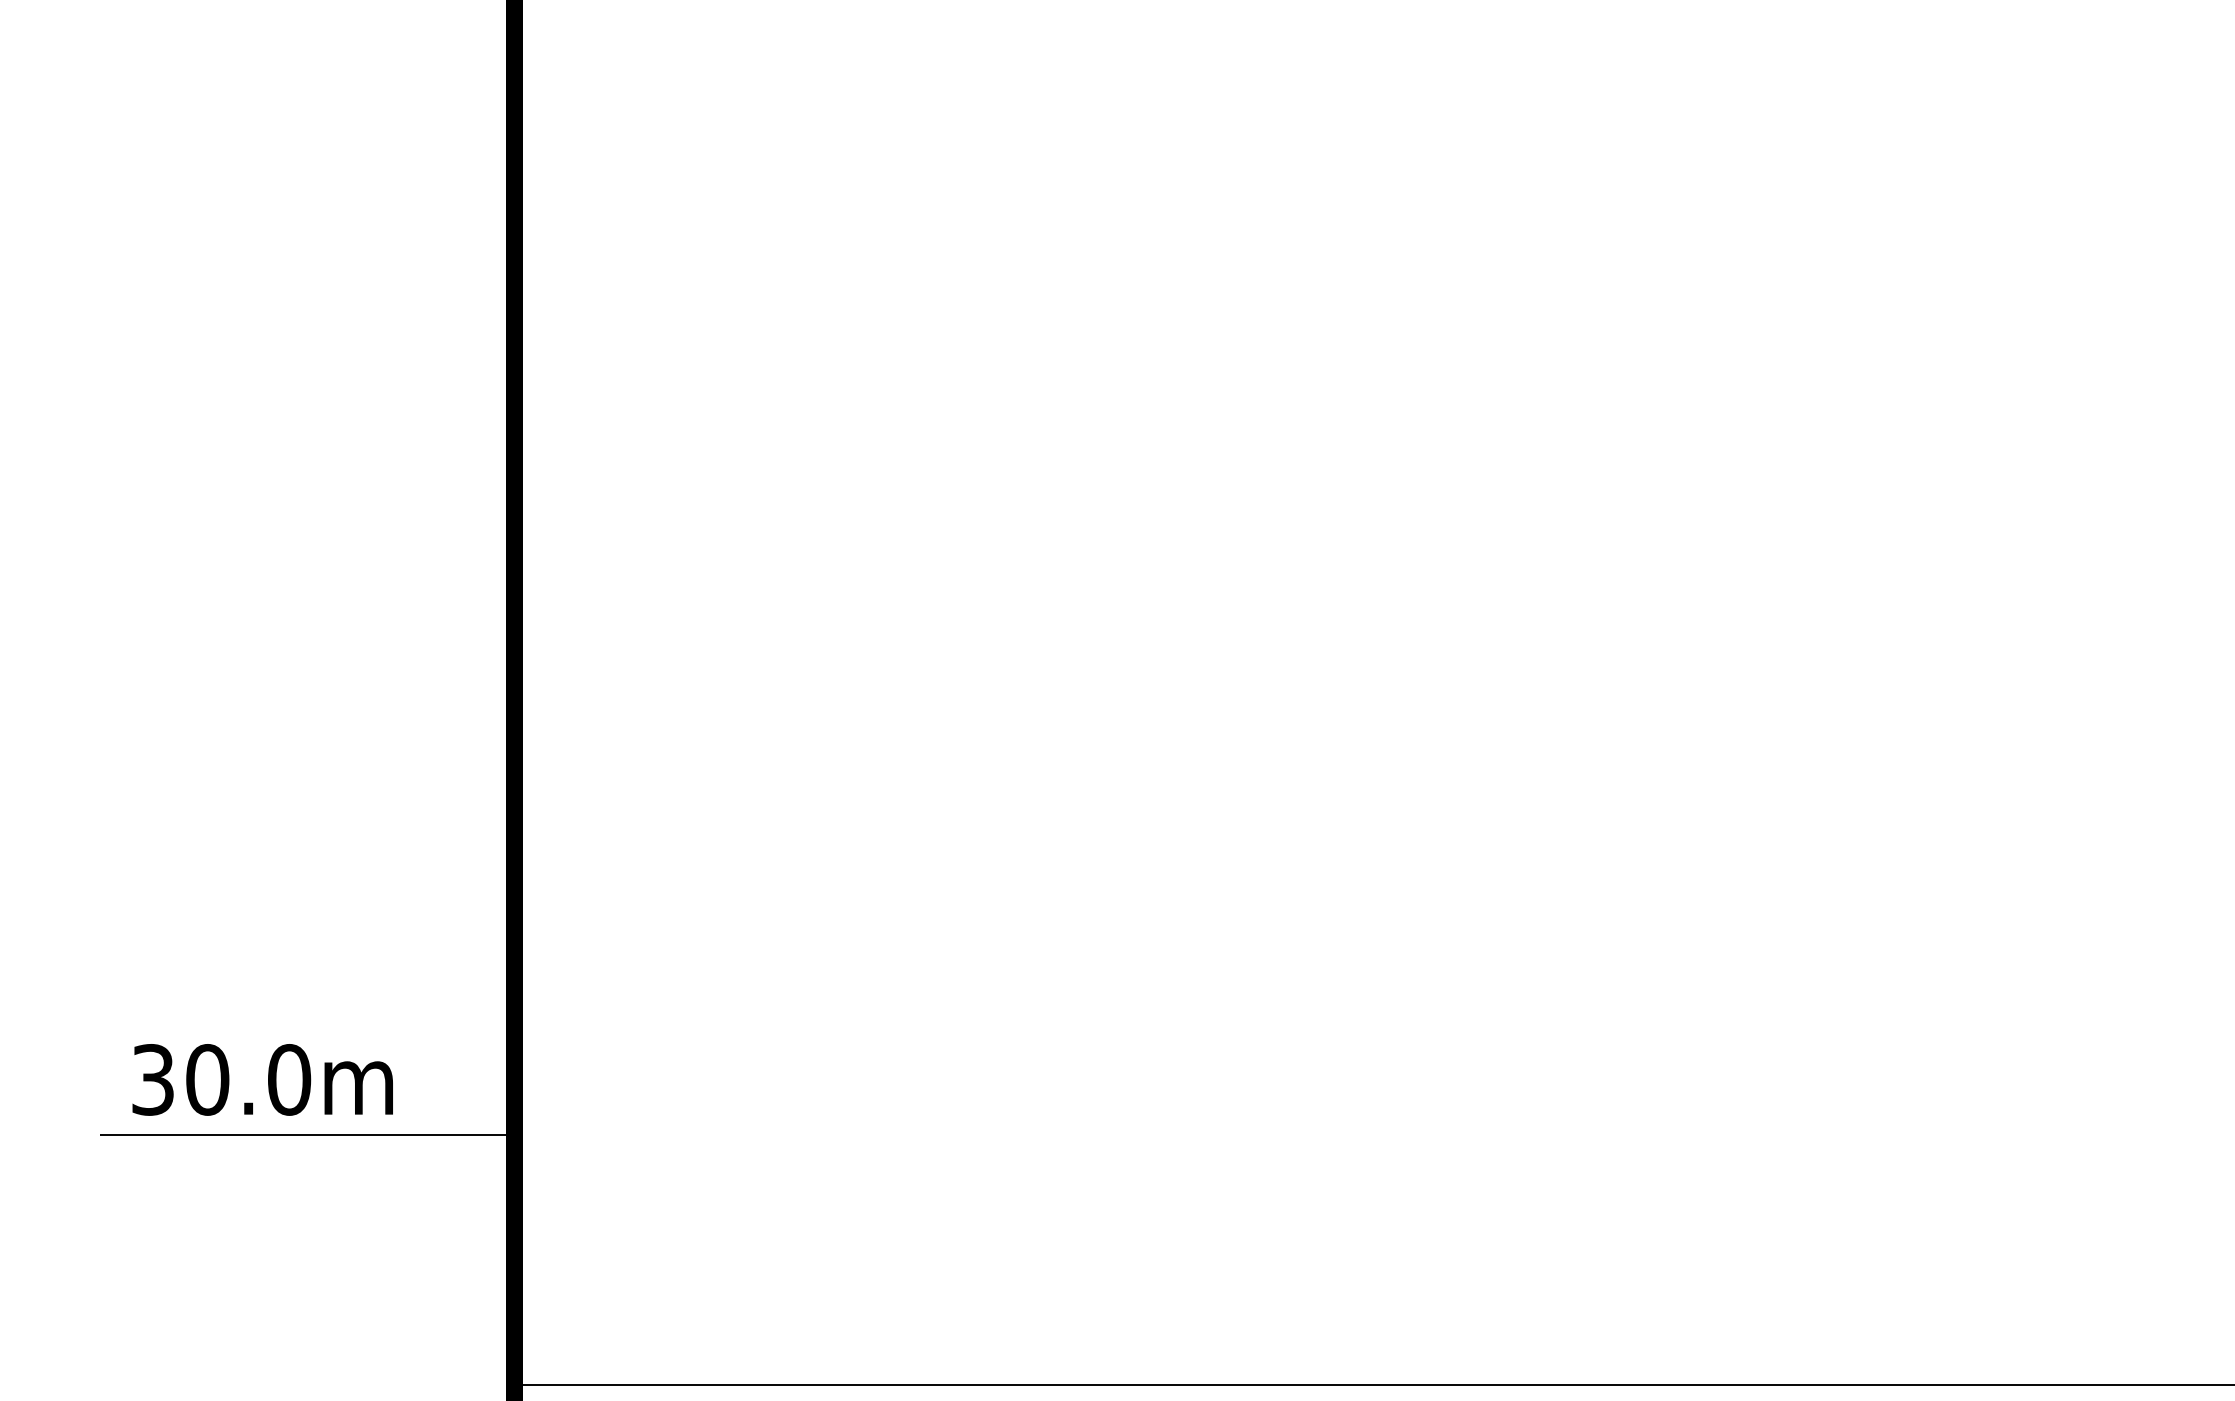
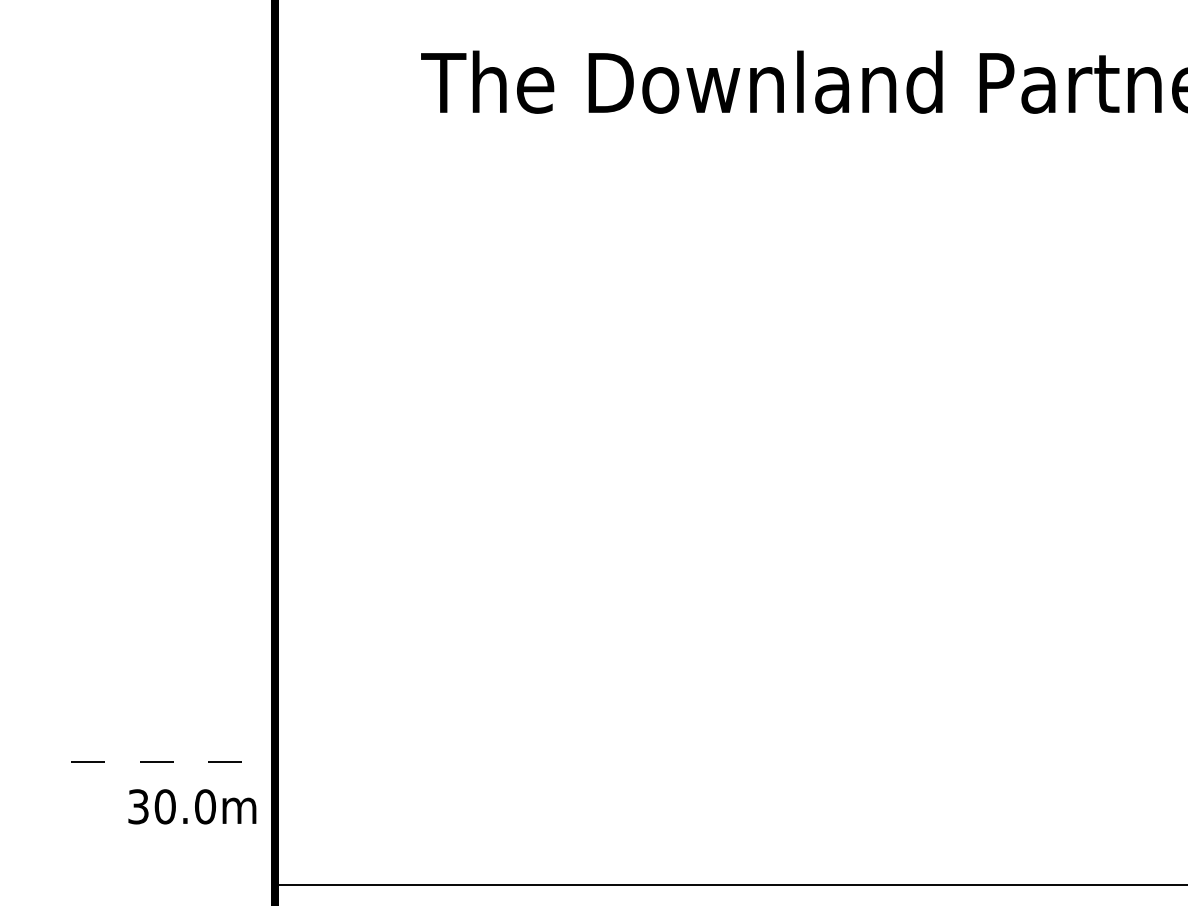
text: (263, 1079) -> (192, 806), moved
line: (307, 1134) -> (173, 761), solid -> dashed

